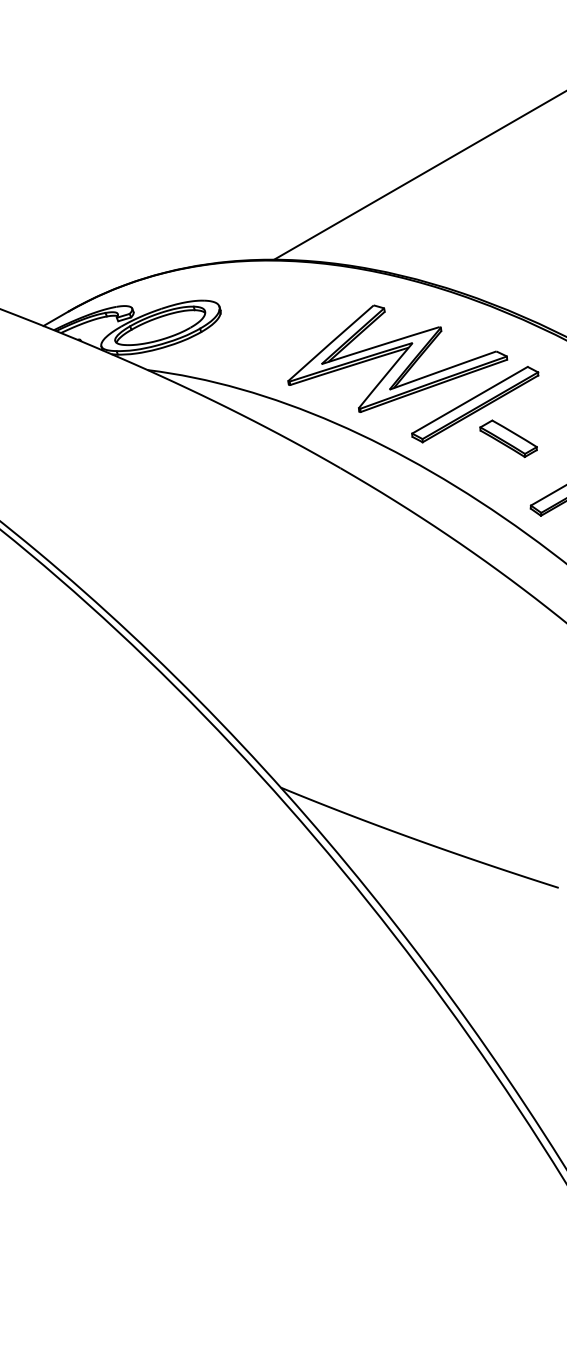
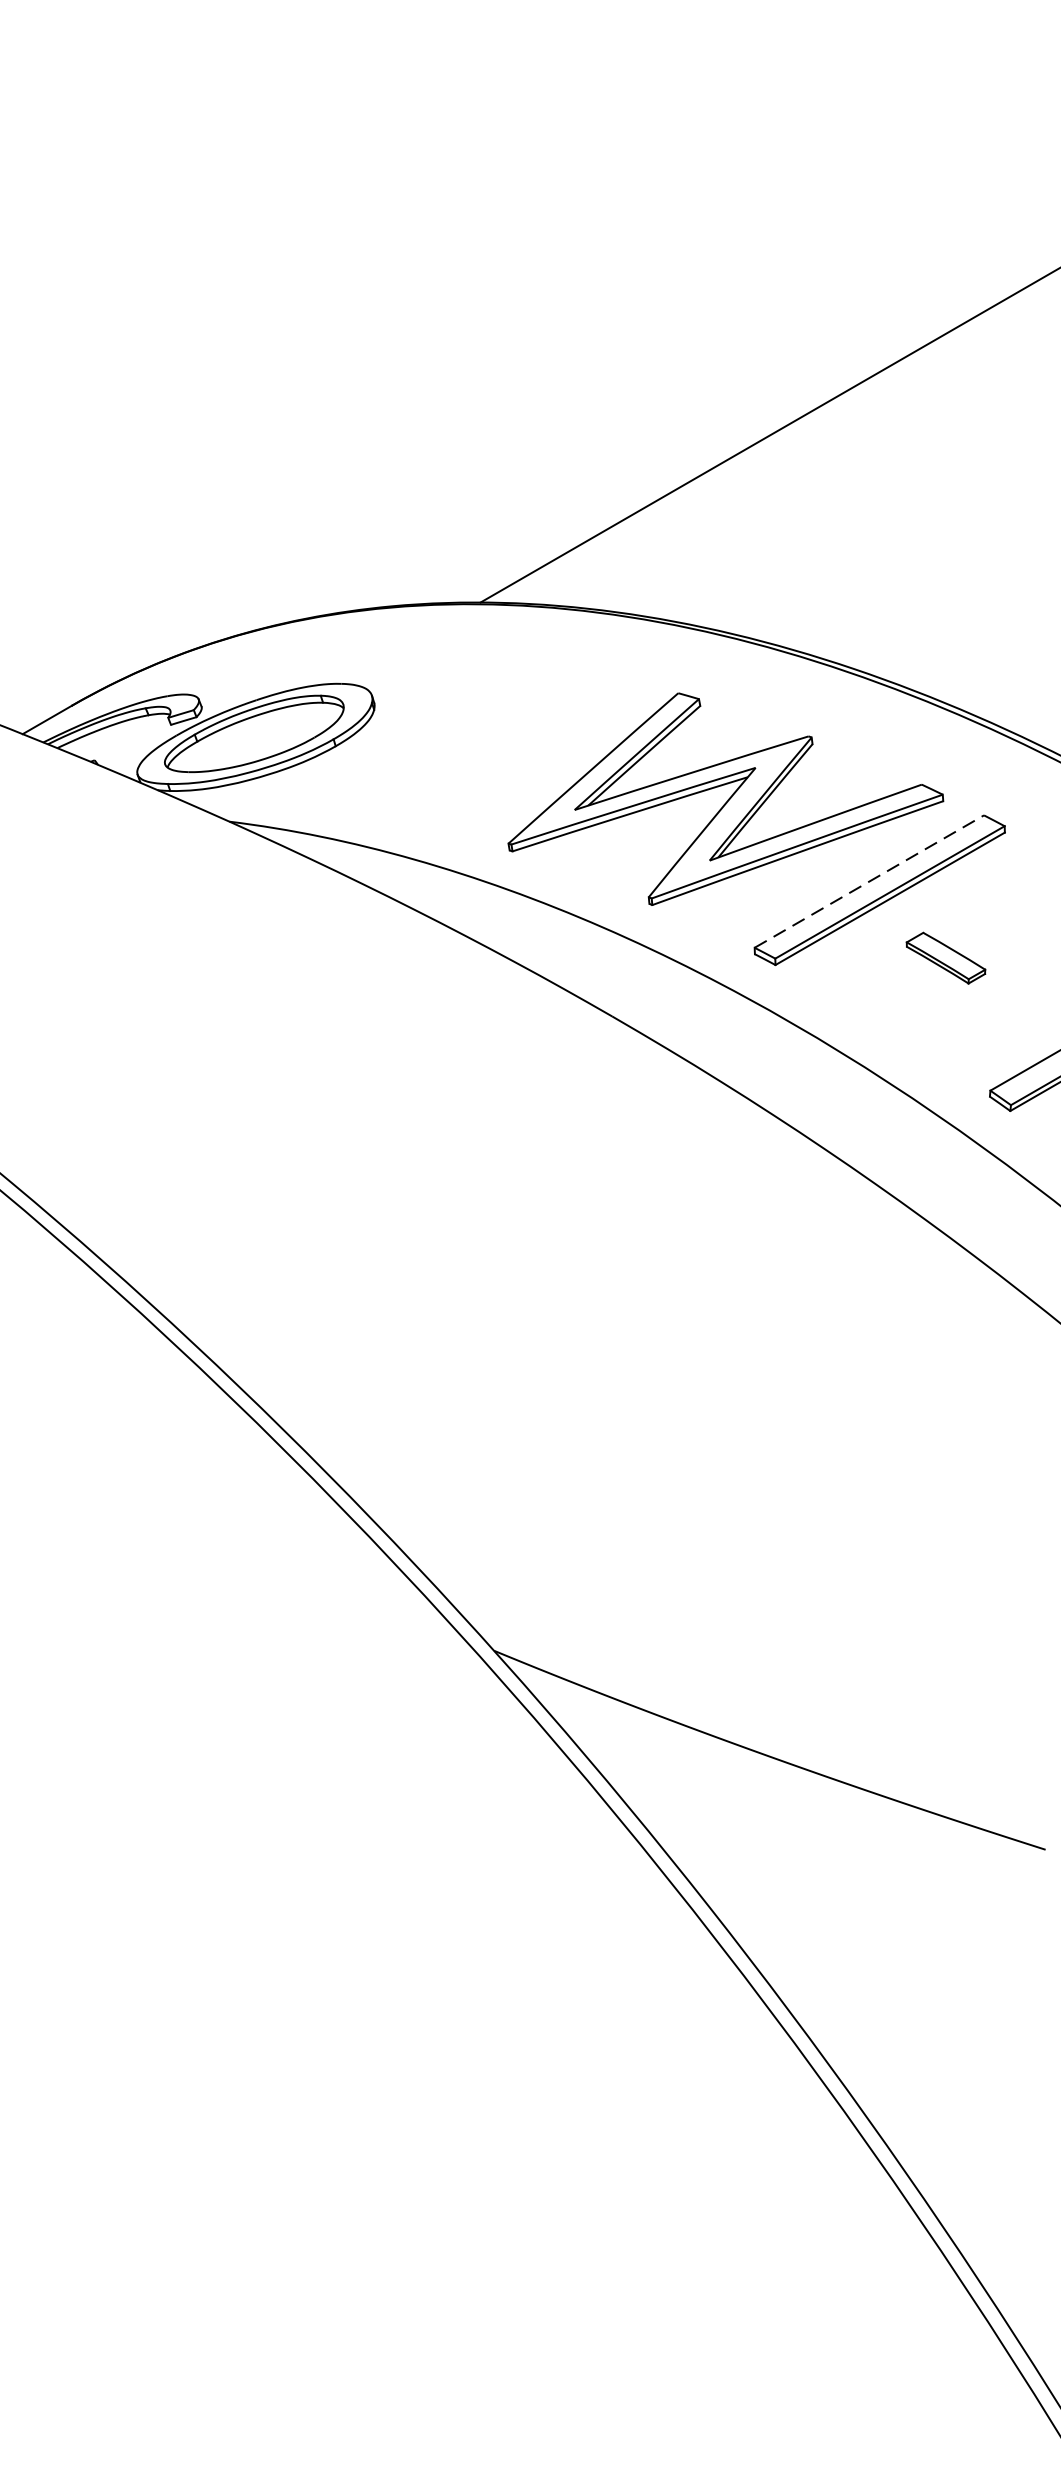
line: (469, 400) -> (868, 882), solid -> dashed
part: (508, 438) -> (945, 957), size x0.7

